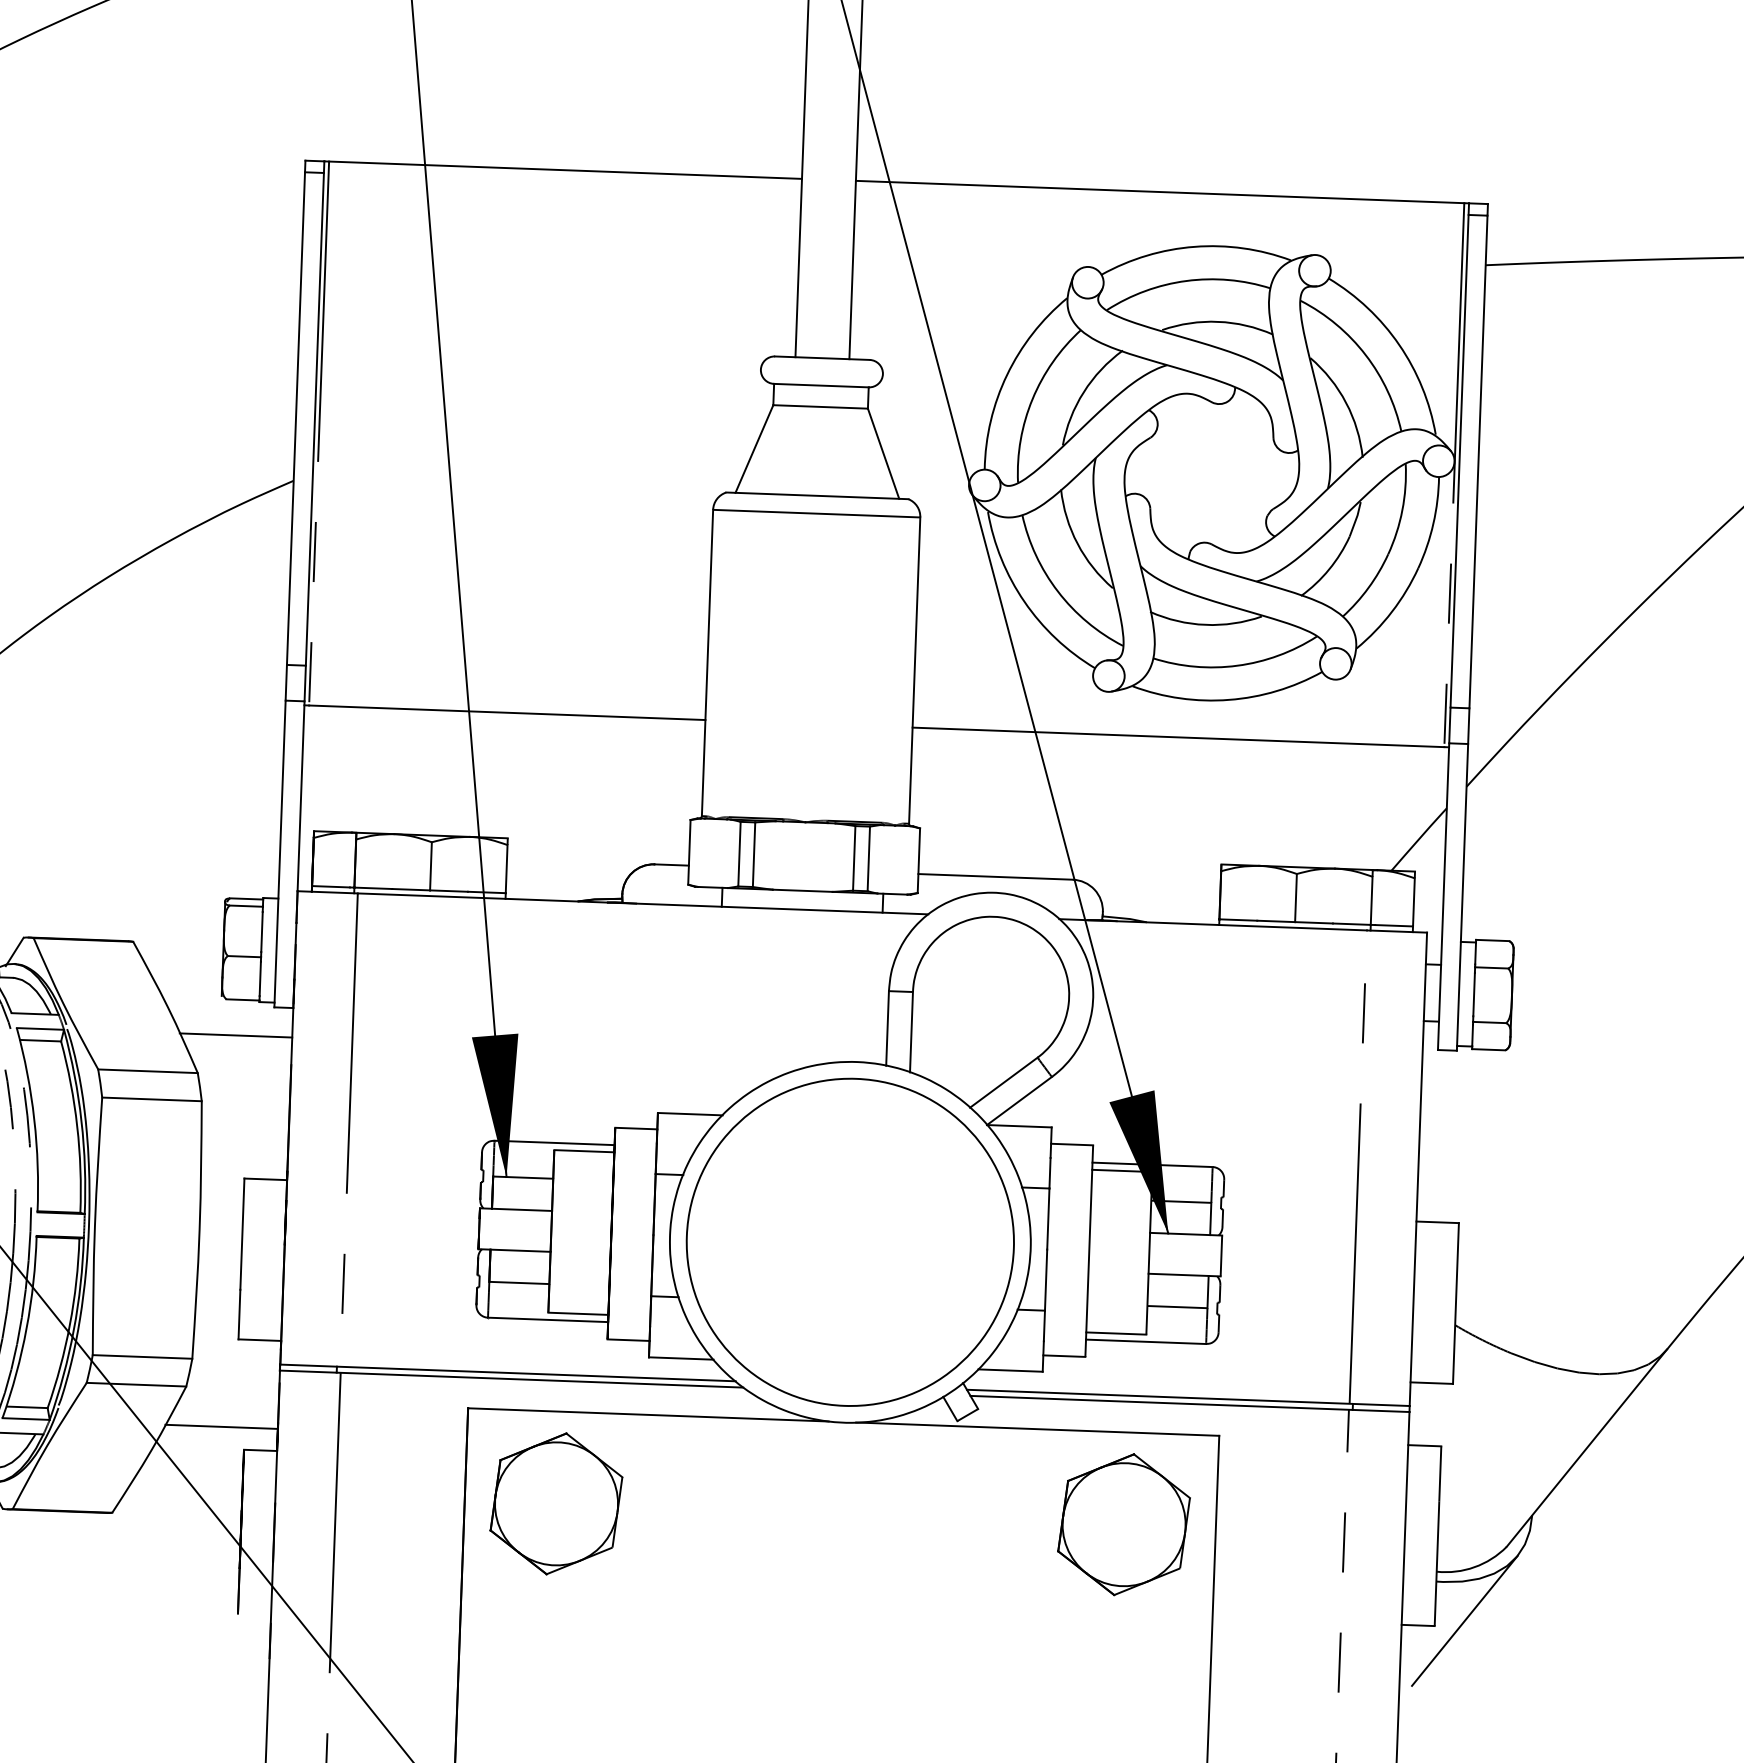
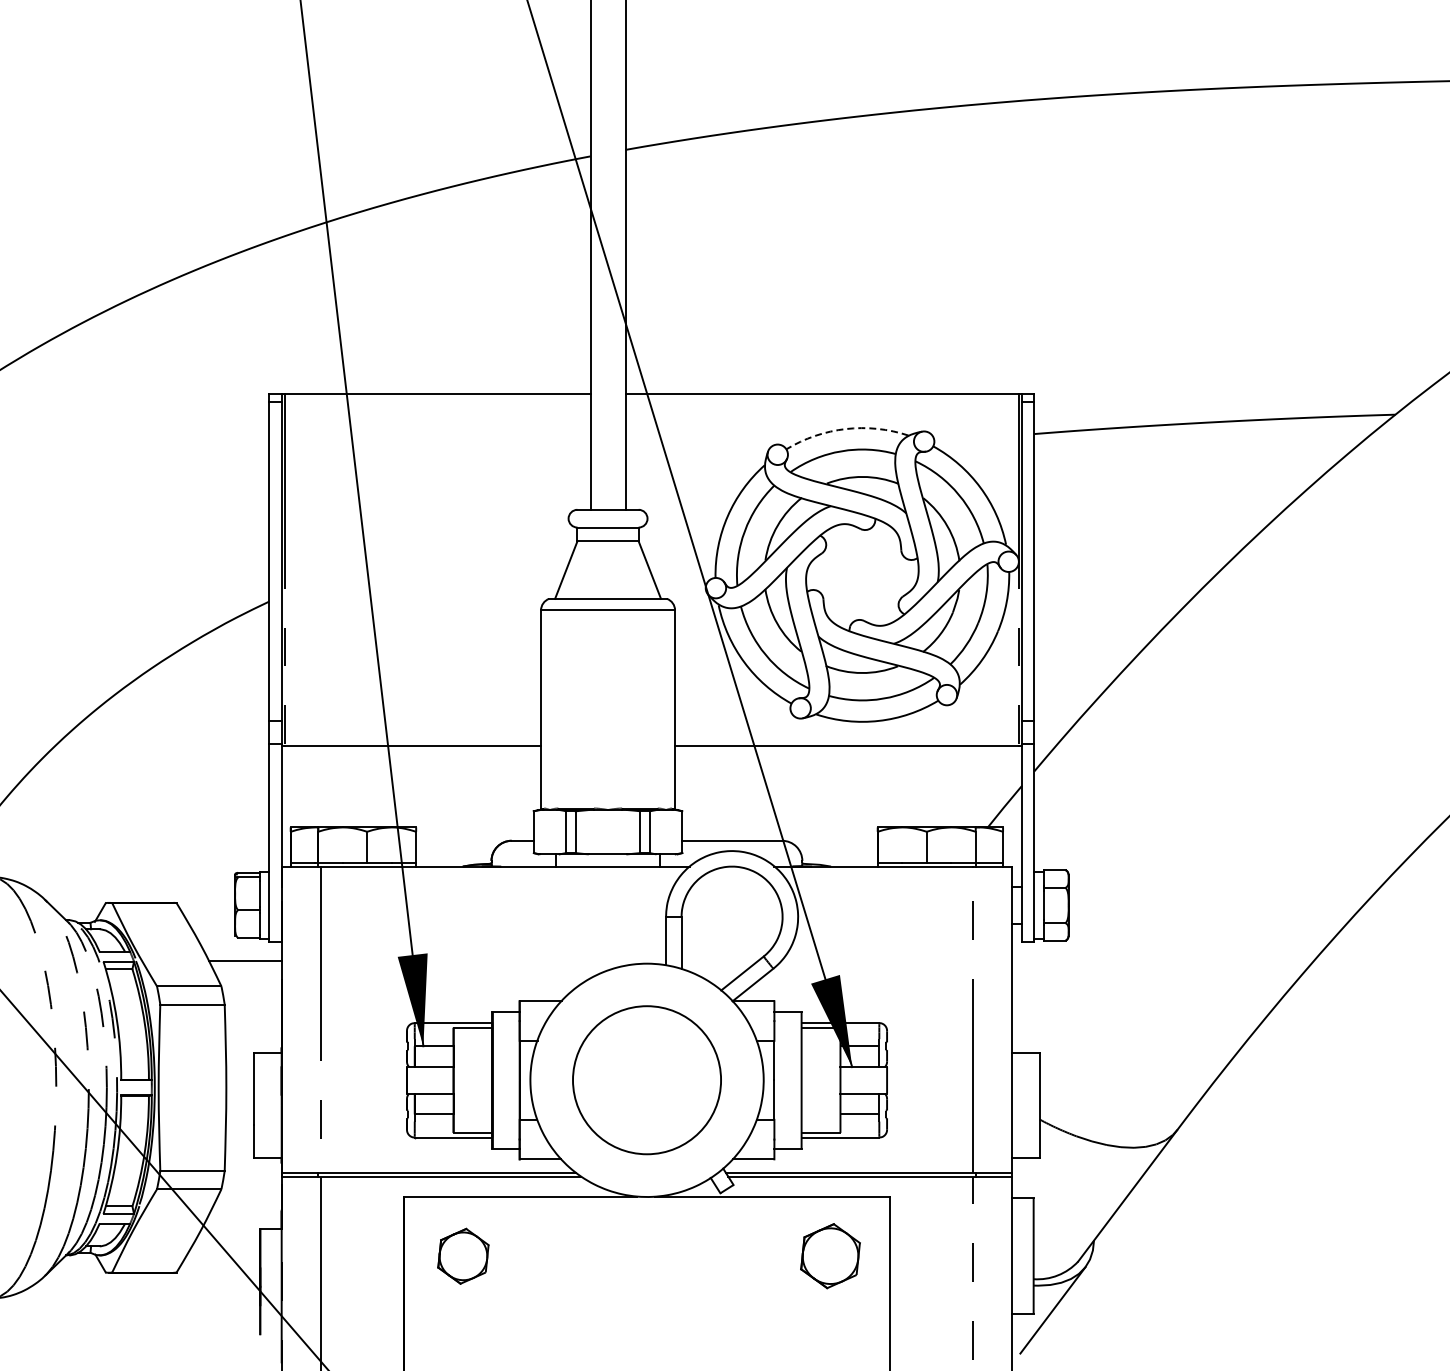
arc: (1194, 247) -> (845, 429), solid -> dashed
circle: (849, 1241) -> (646, 1079), size x0.7
line: (220, 1426) -> (244, 1214), removed
part: (556, 1504) -> (463, 1256), size x0.6
part: (1124, 1523) -> (830, 1255), size x0.7

